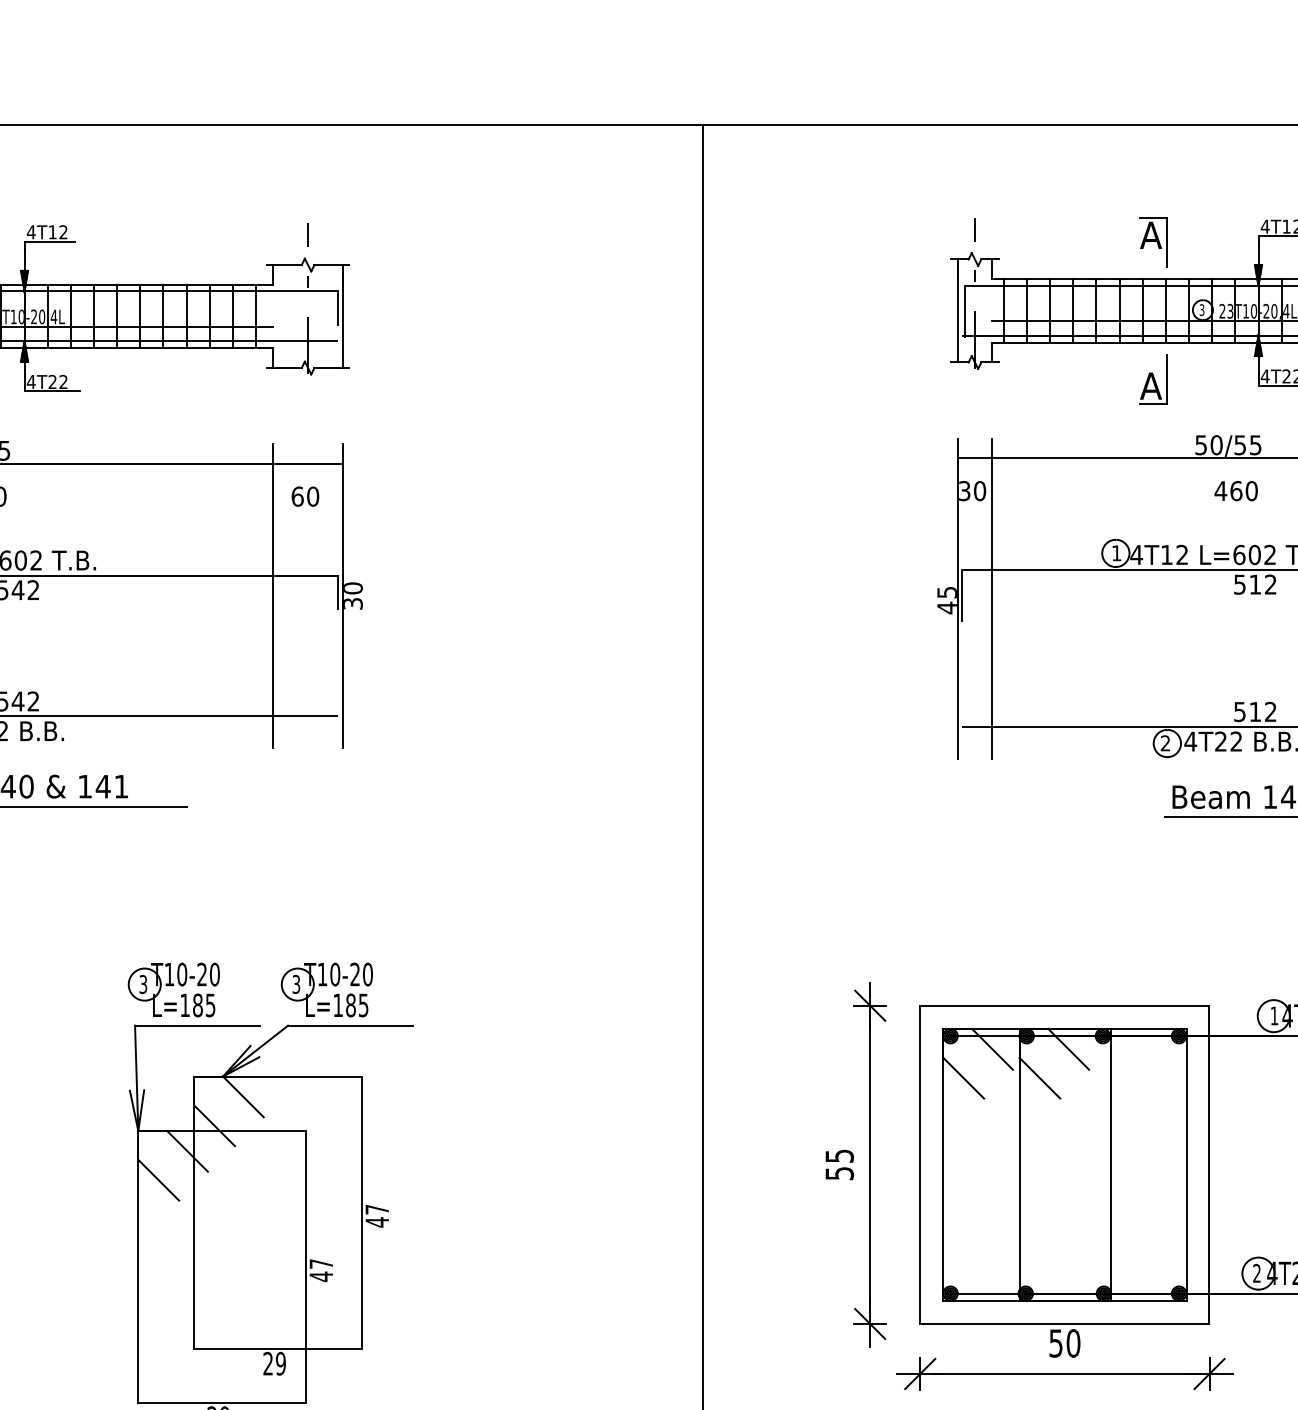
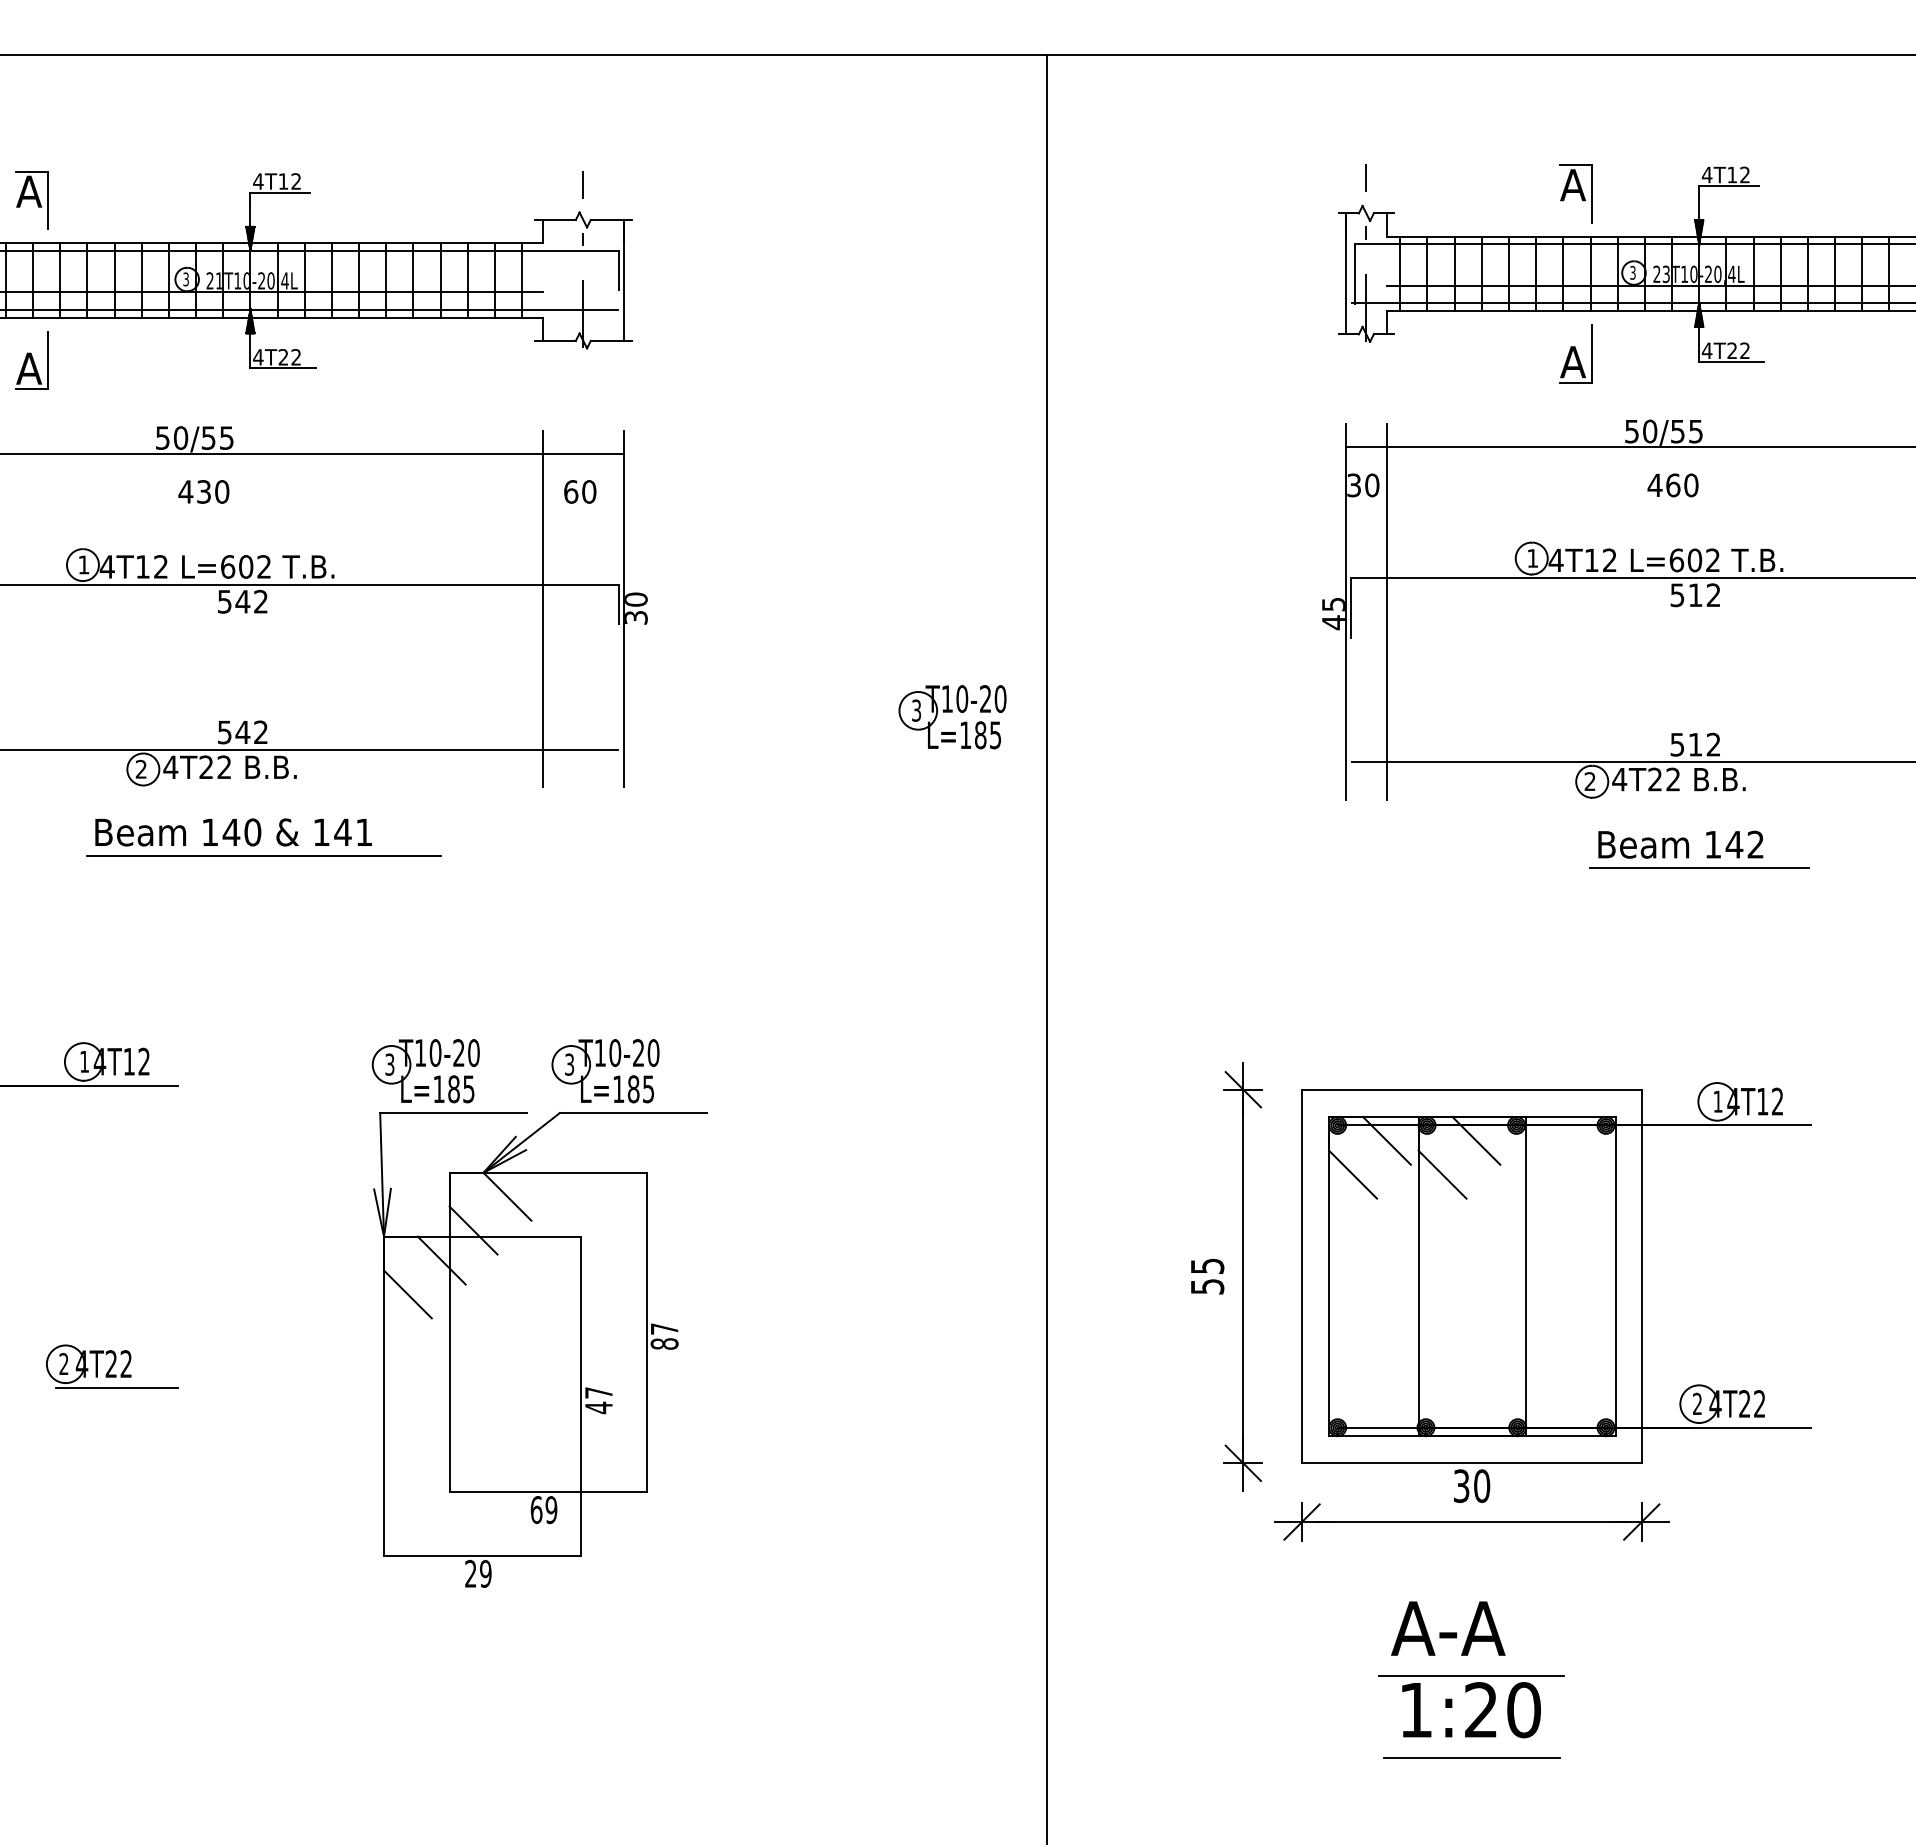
part: (622, 688) -> (952, 717), added
text: (377, 1221) -> (664, 1343), 47 -> 87
text: (1056, 1342) -> (1461, 1485), 50 -> 30
text: (268, 1364) -> (536, 1510), 29 -> 69

